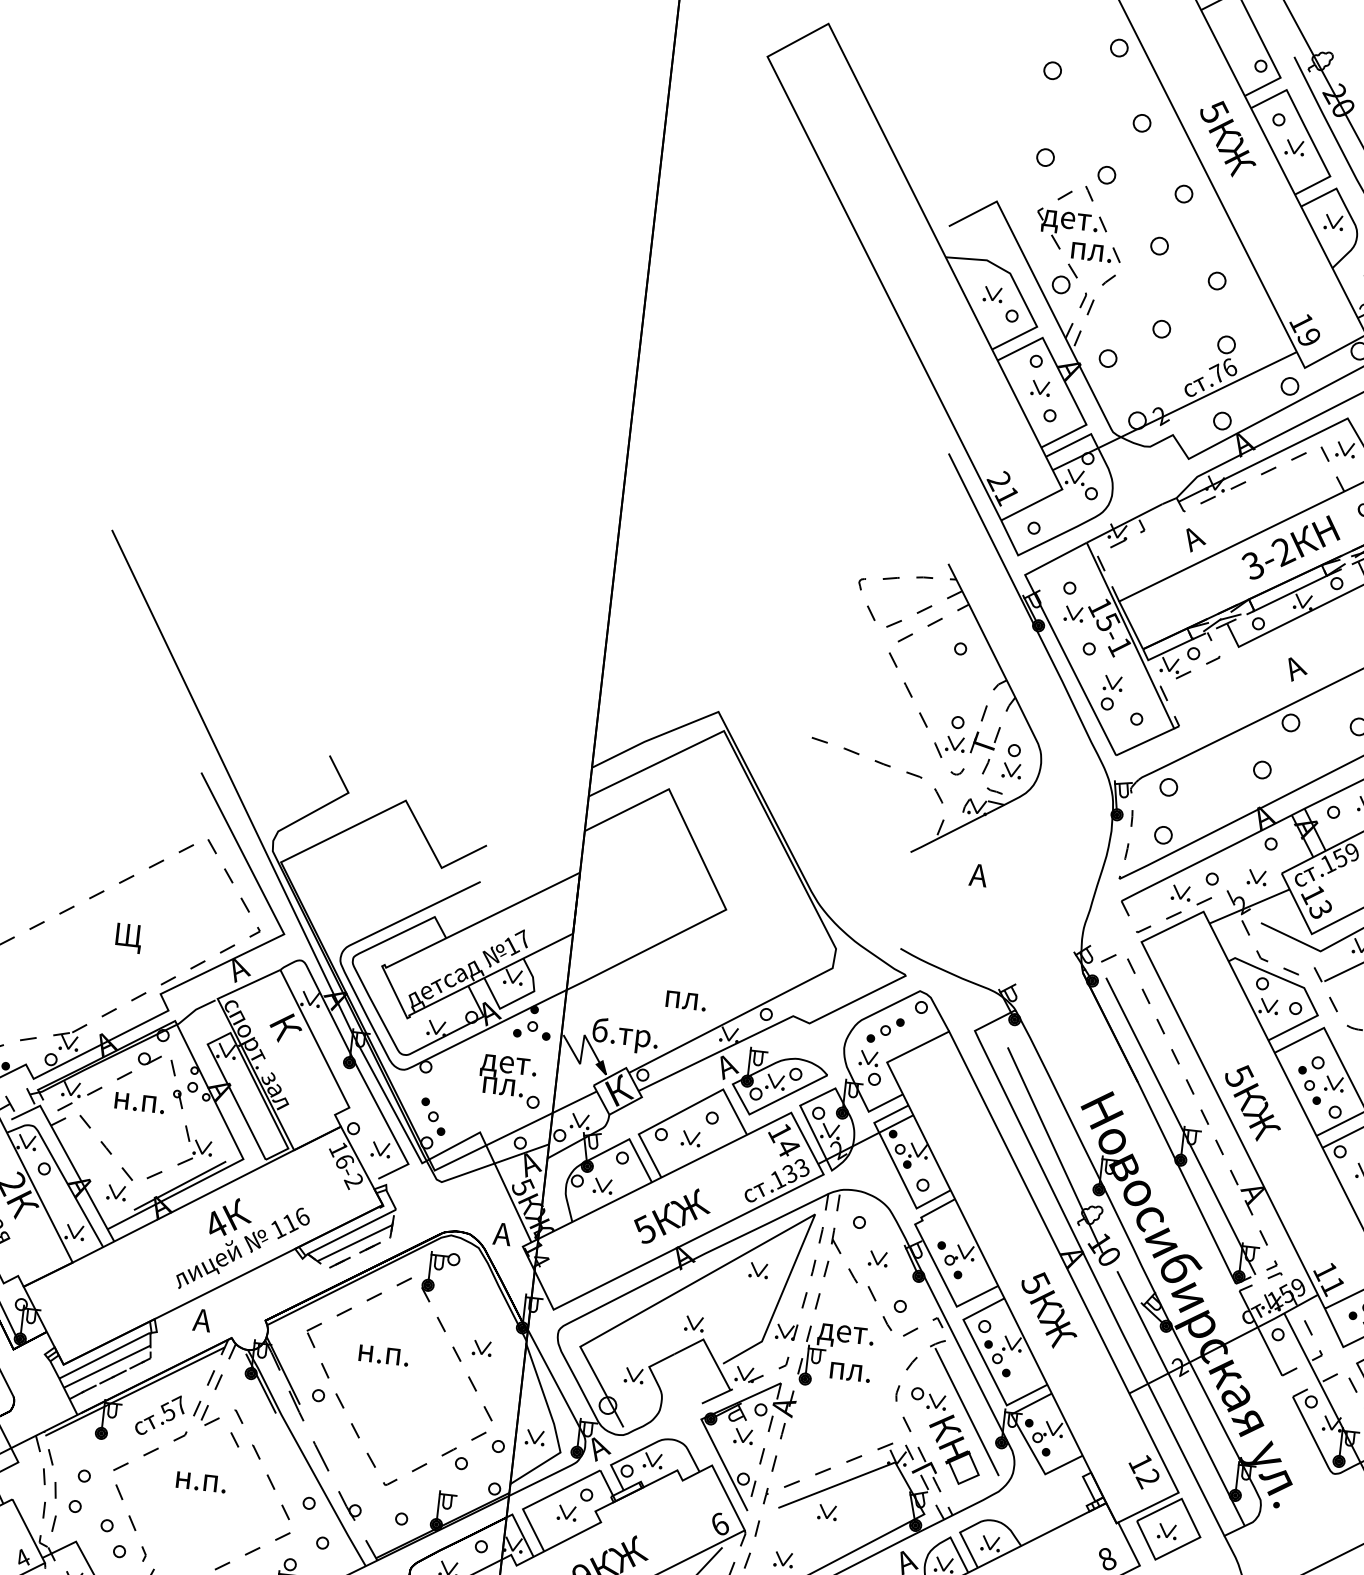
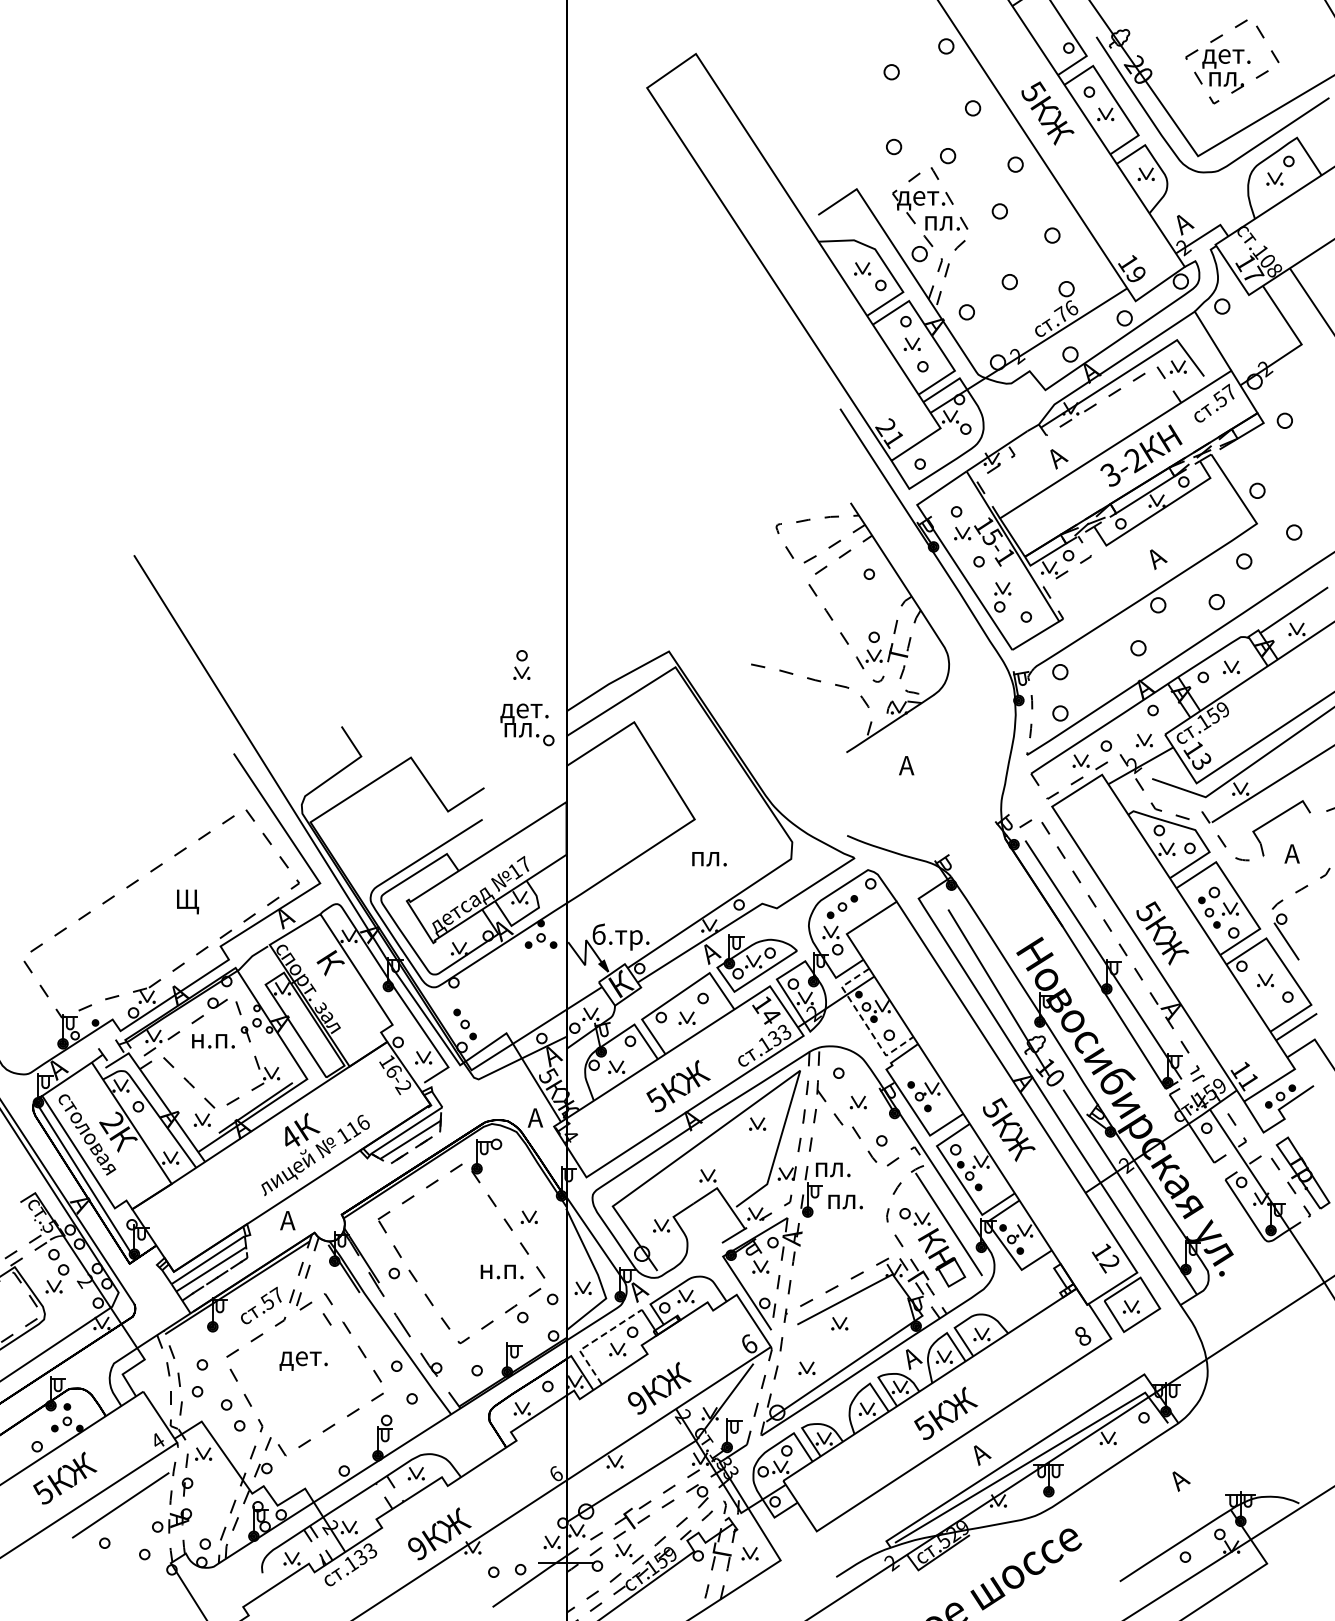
part: (1012, 760) -> (521, 664), moved
text: (686, 1001) -> (709, 859), moved
part: (510, 1080) -> (527, 724), moved
line: (895, 1167) -> (864, 1022), solid -> dashed
text: (846, 1336) -> (838, 1171), дет. -> пл.
text: (383, 1354) -> (501, 1271), moved
text: (201, 1484) -> (303, 1360), н.п. -> дет.
line: (540, 1500) -> (593, 1341), solid -> dashed

